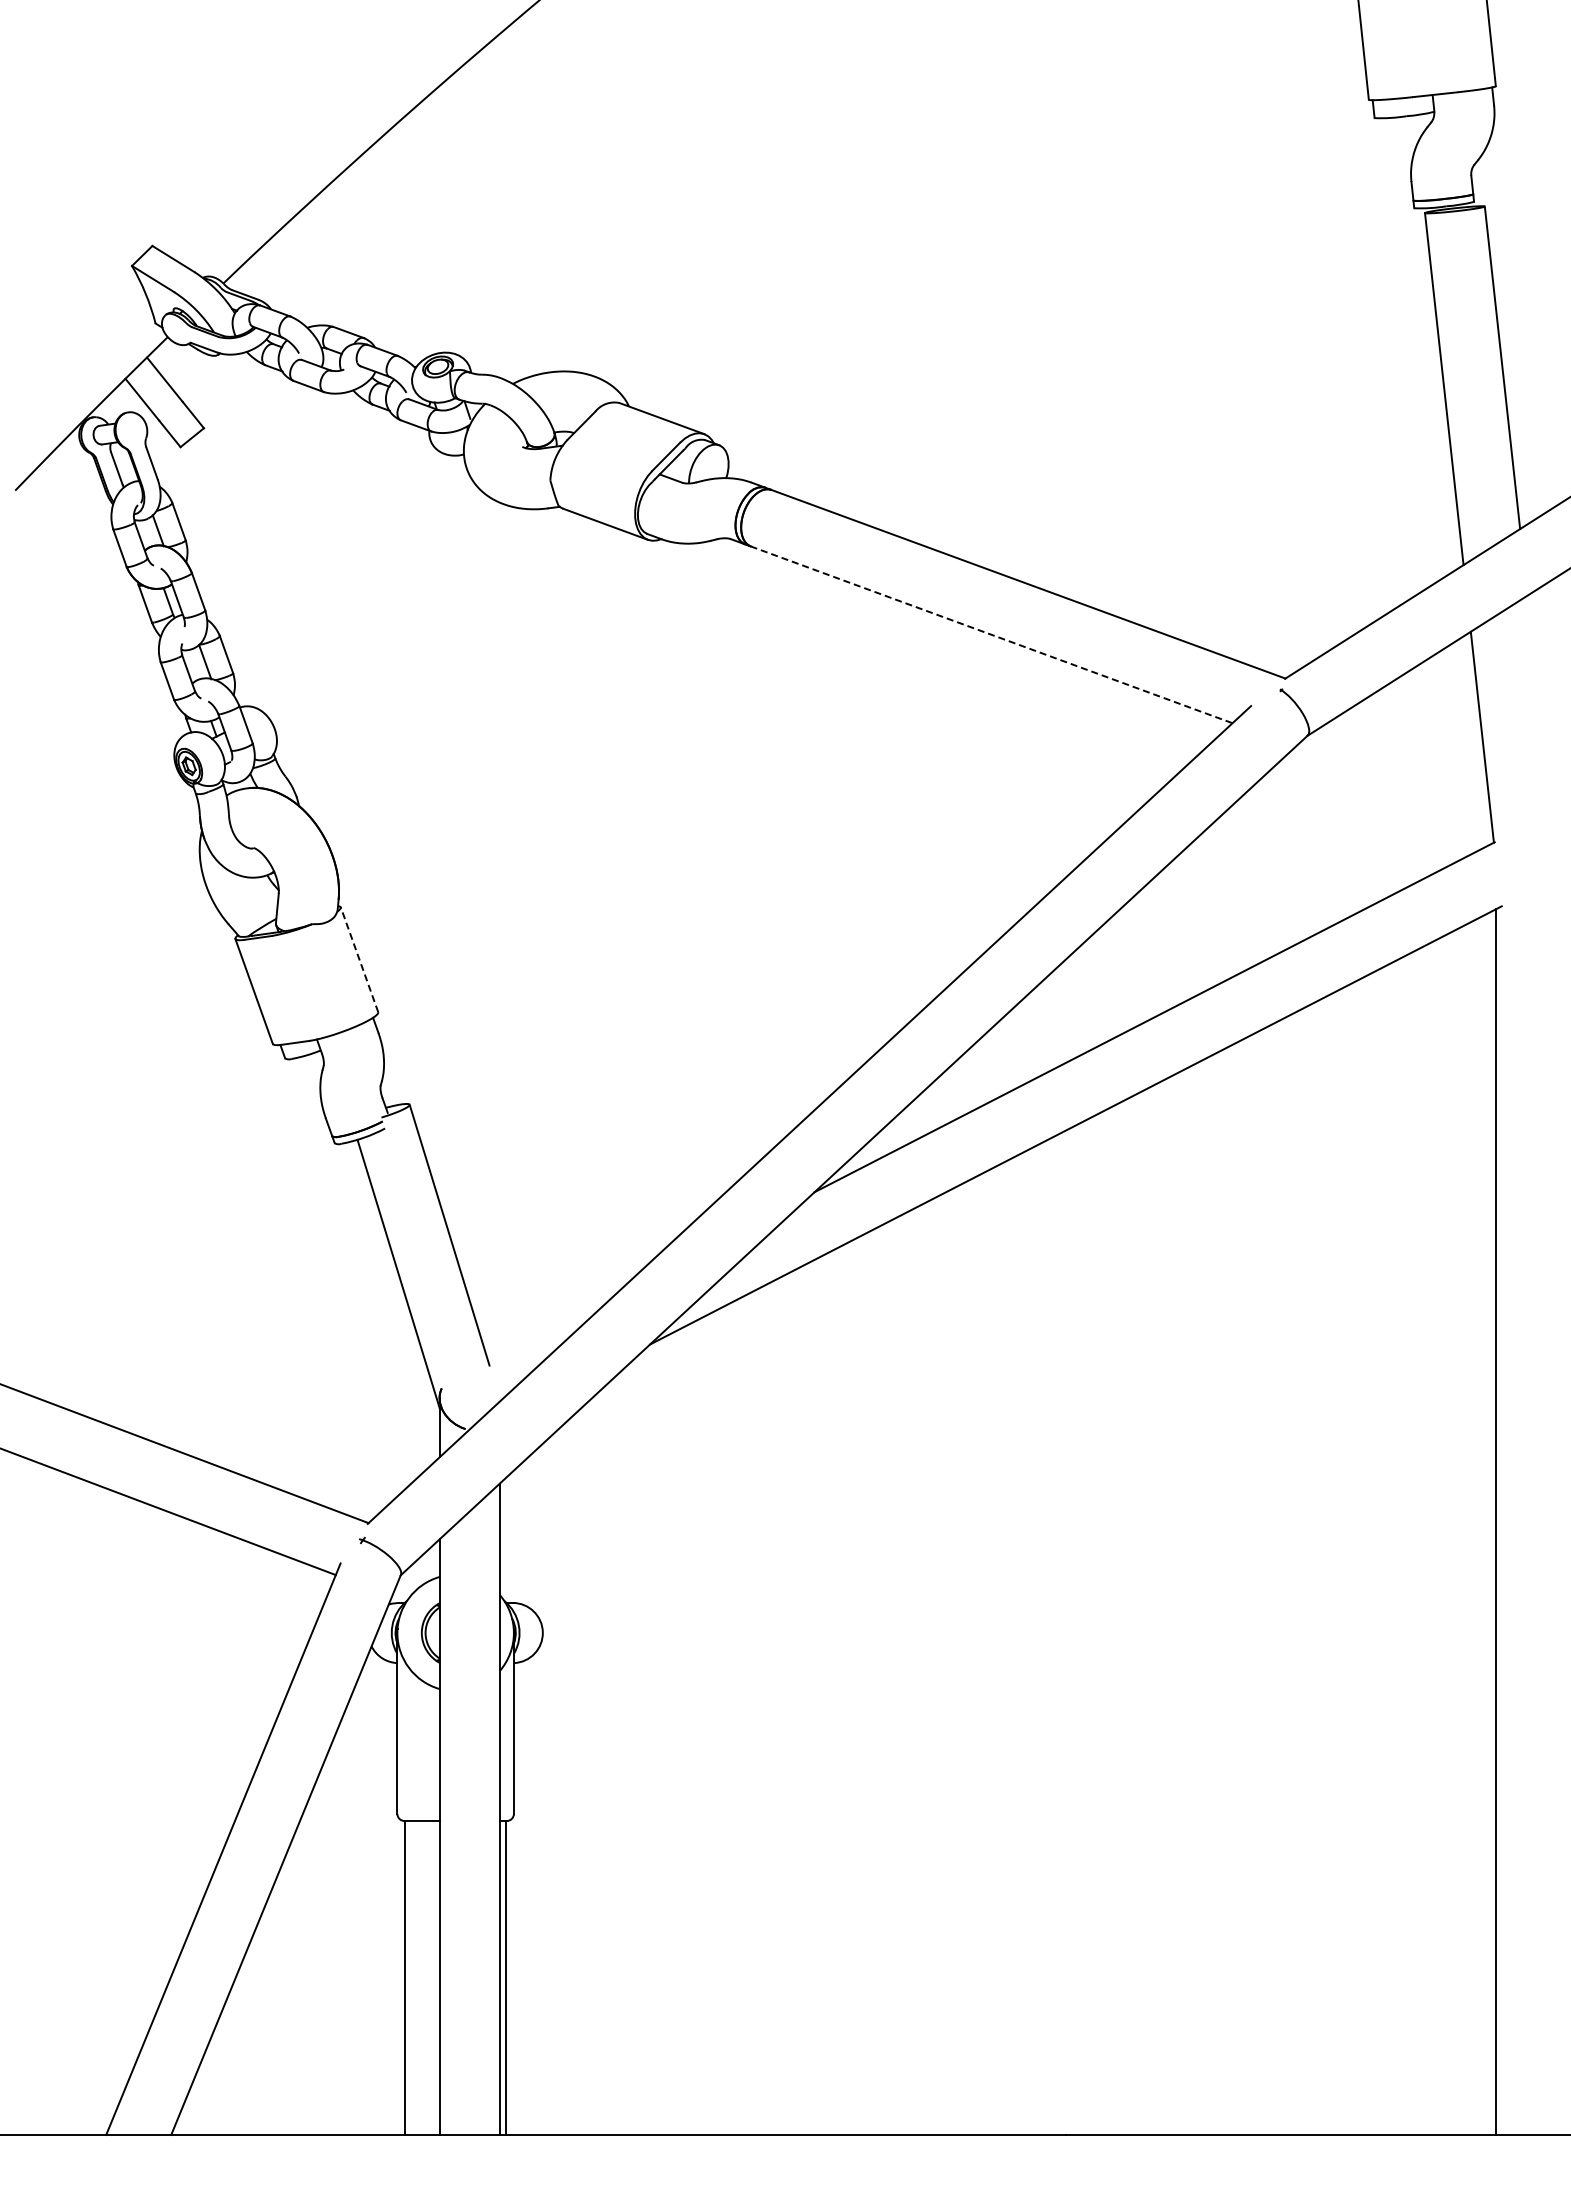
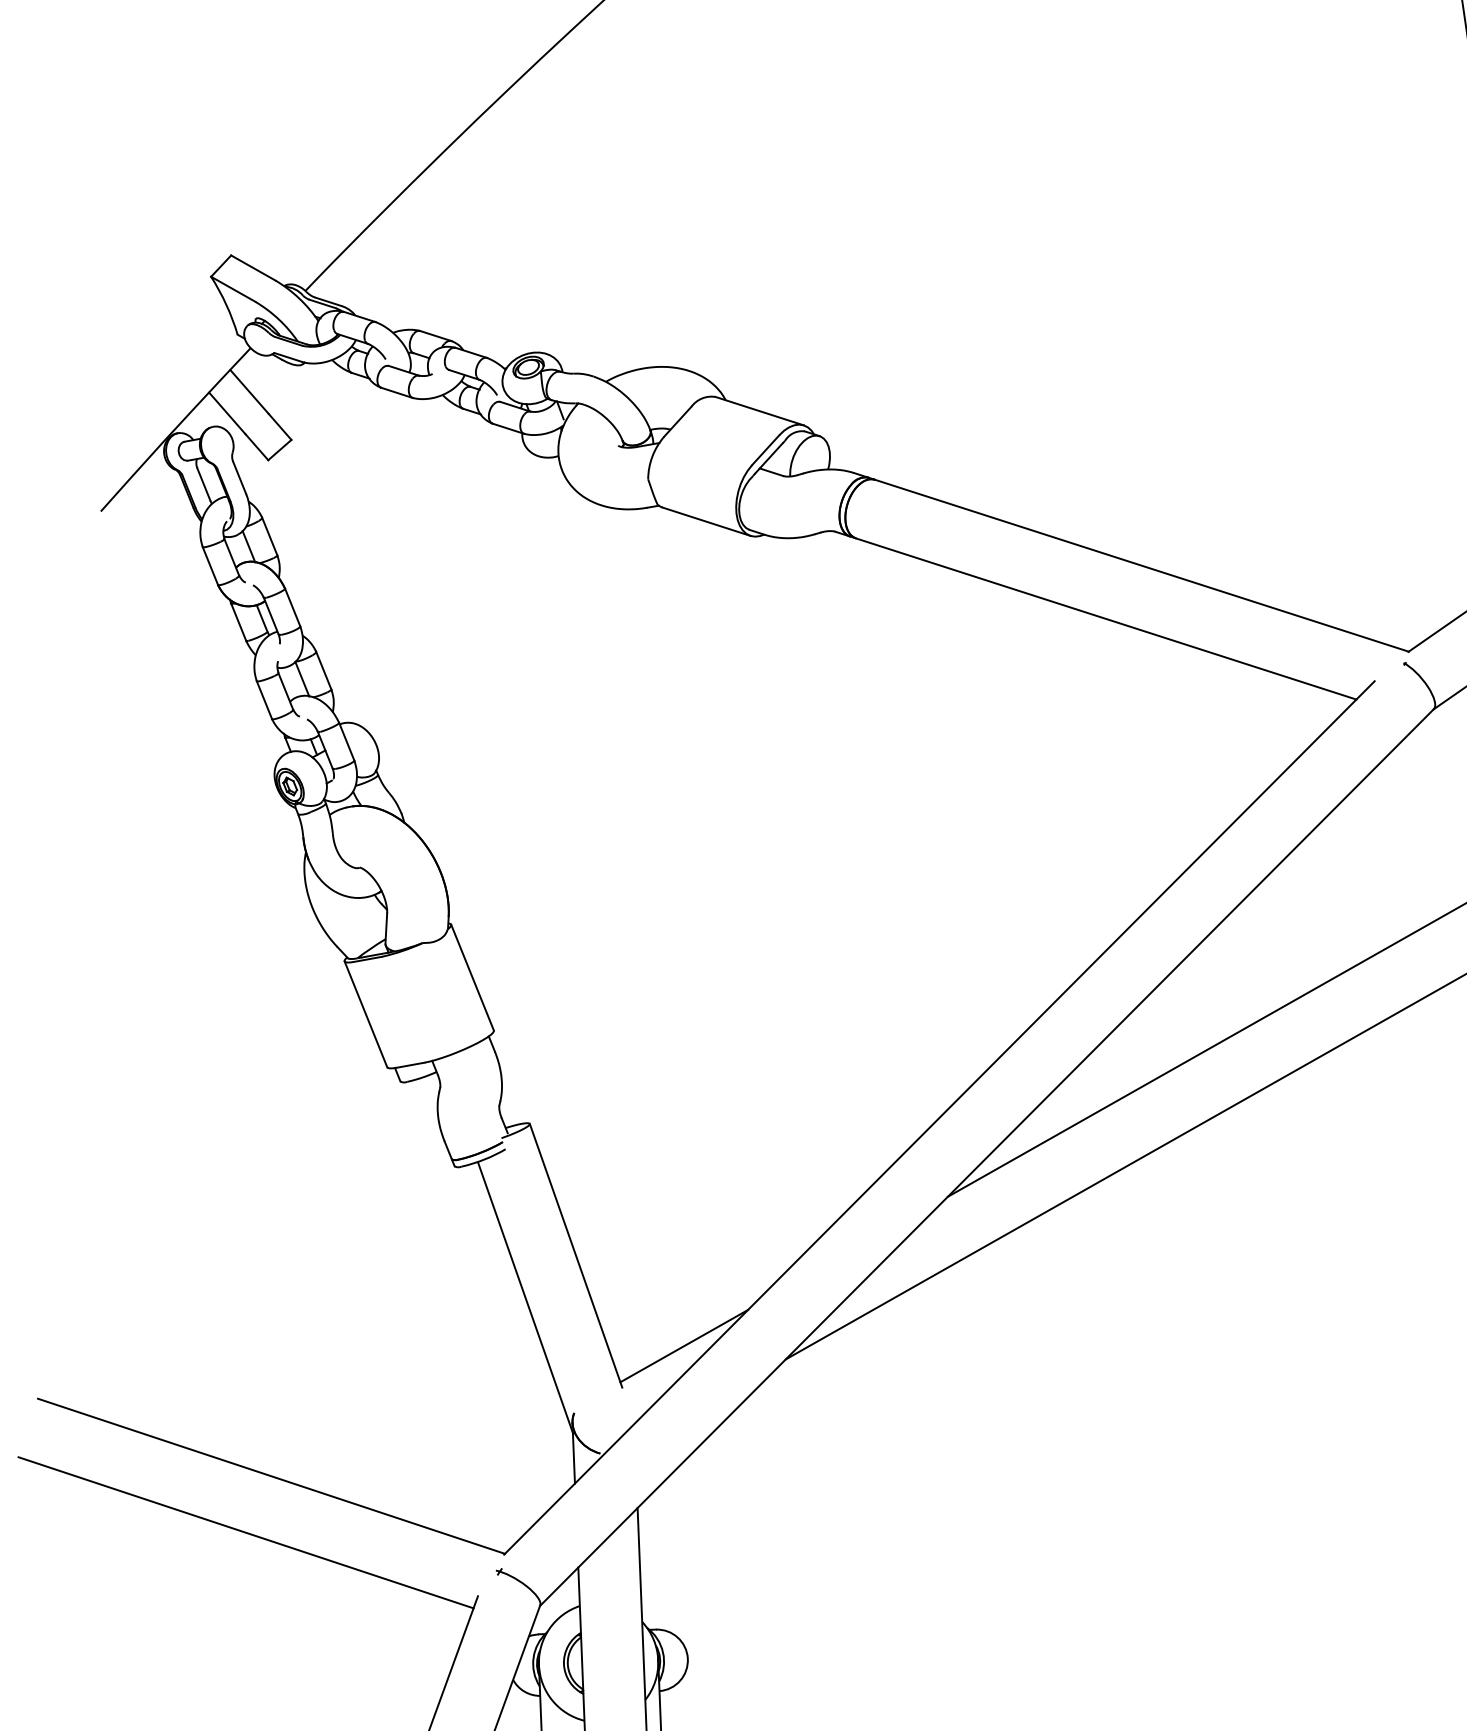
line: (991, 634) -> (1106, 618), dashed -> solid
line: (359, 959) -> (472, 977), dashed -> solid
line: (551, 1327) -> (684, 1346), added

